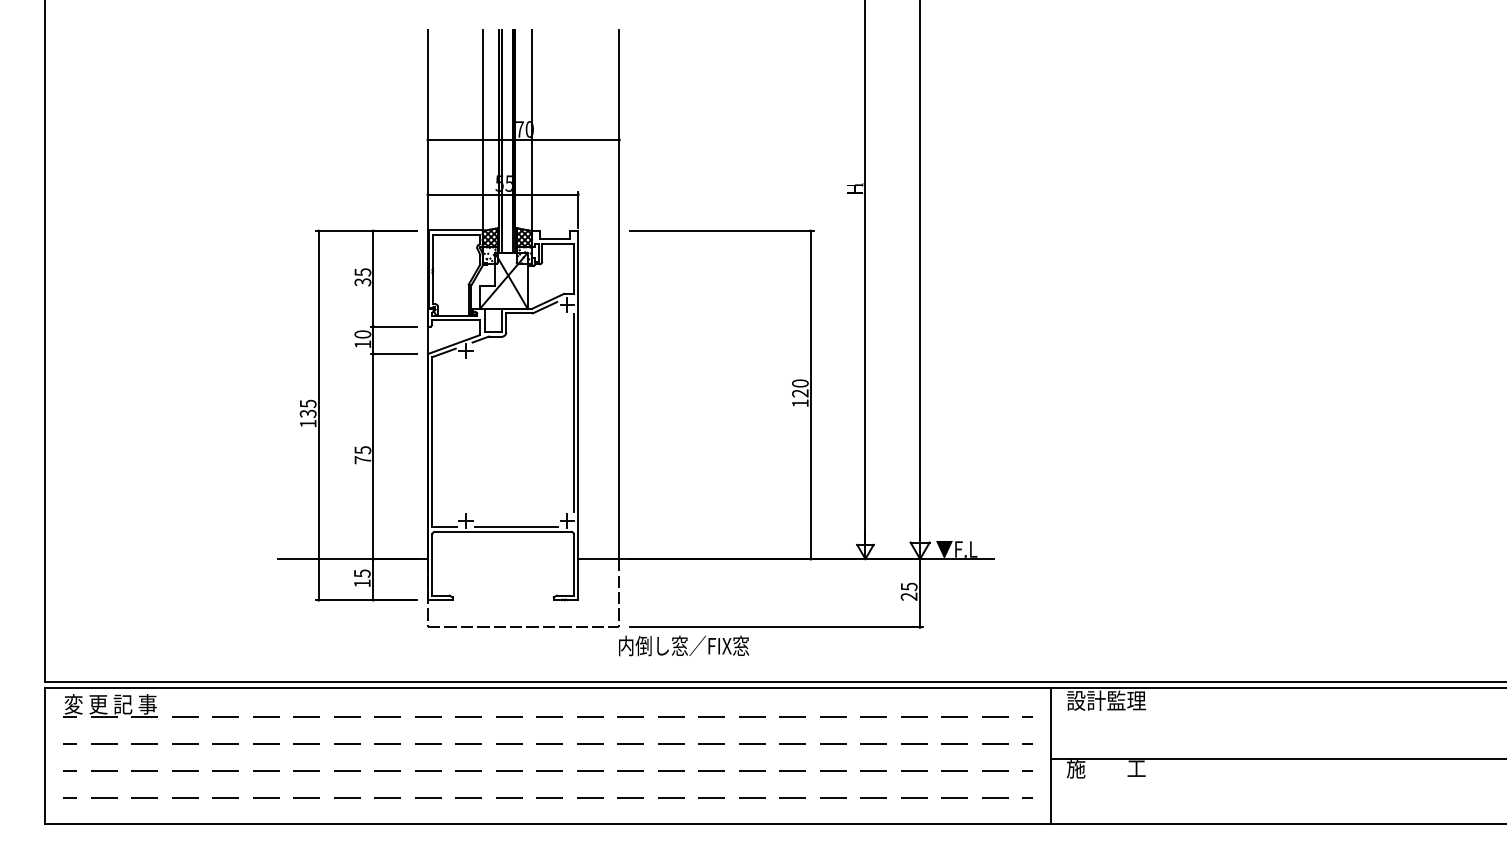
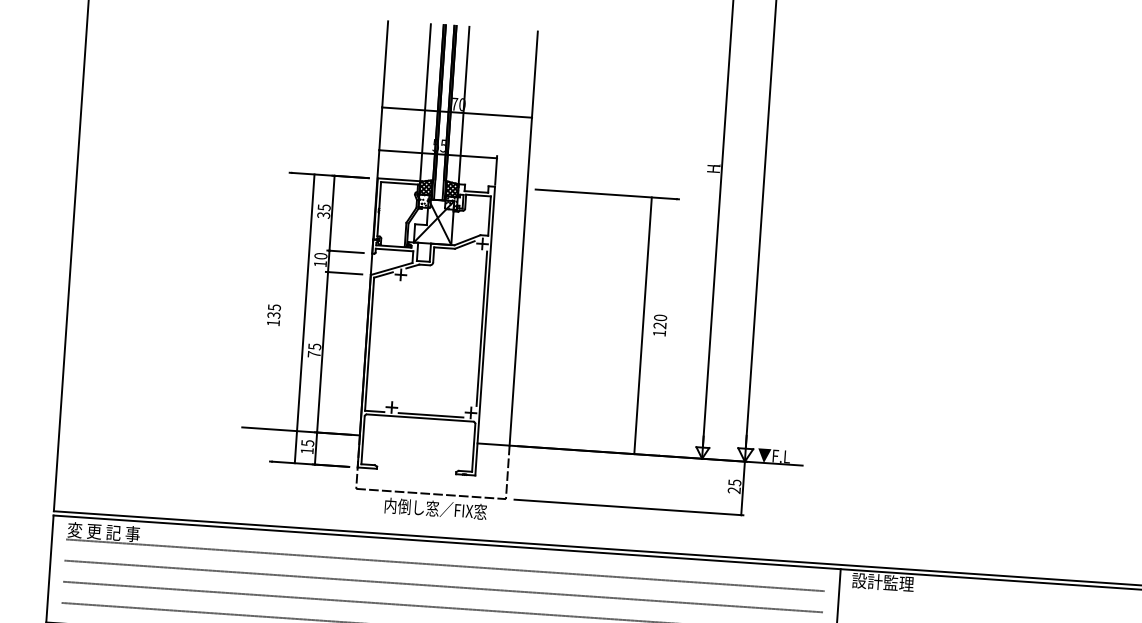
line: (810, 395) -> (642, 326), moved
line: (318, 415) -> (304, 318), moved
text: (683, 645) -> (435, 508), moved

